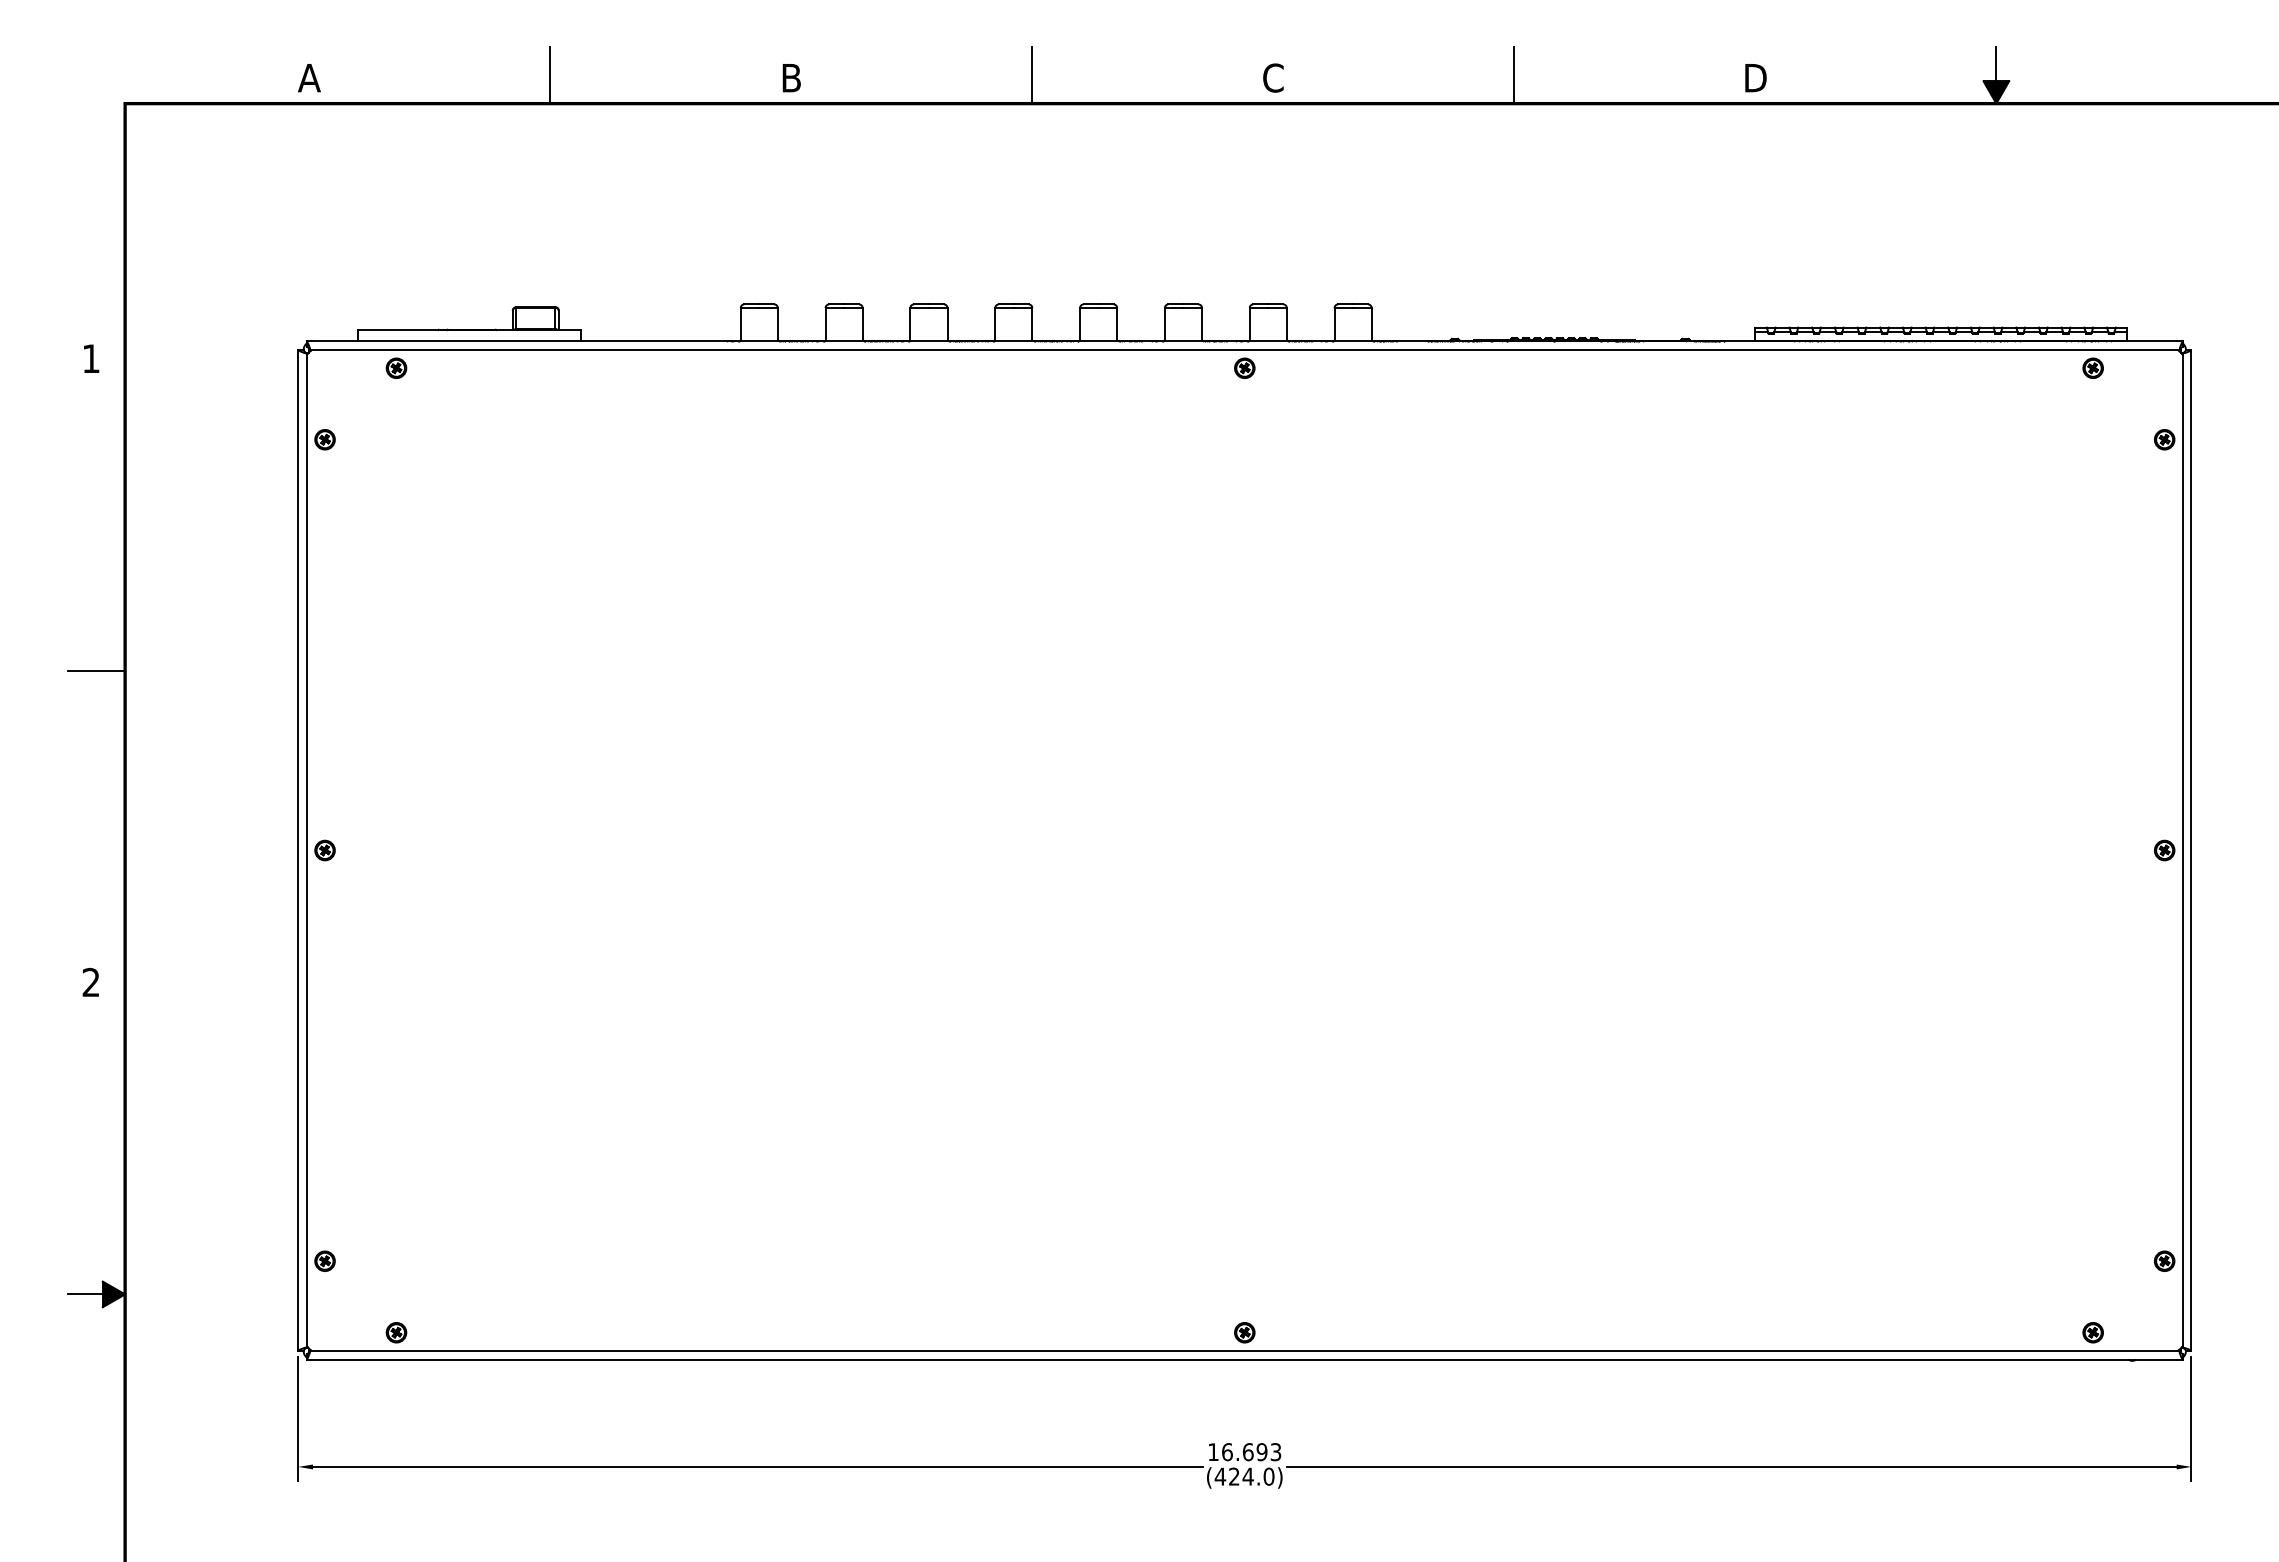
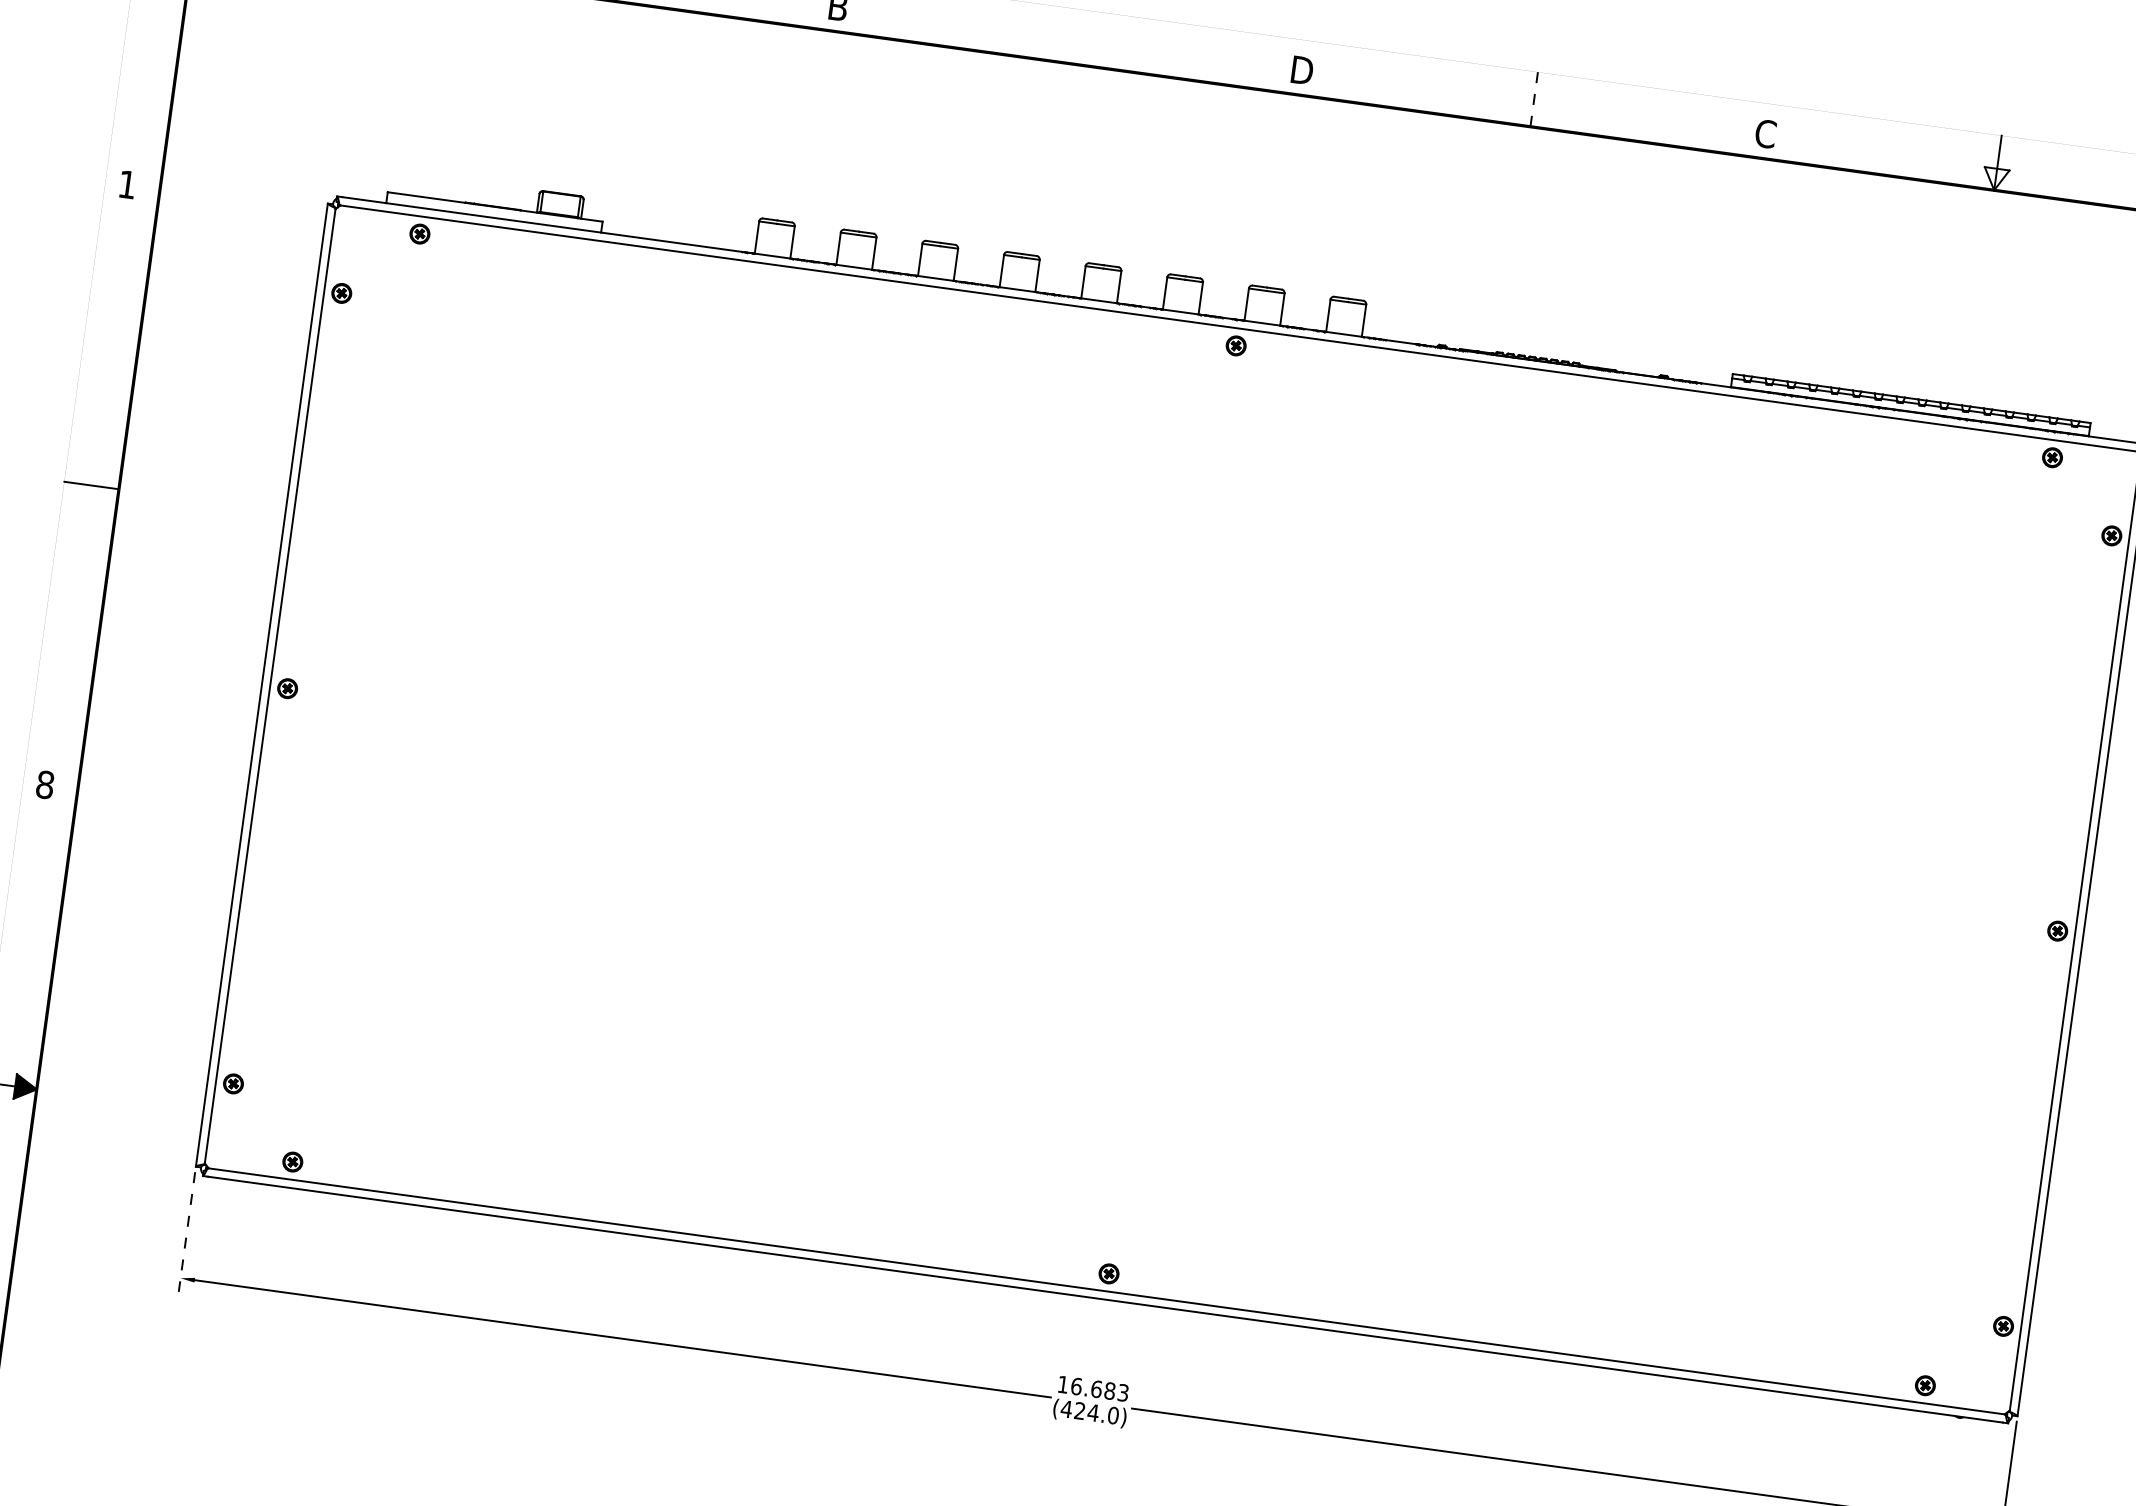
line: (1032, 74) -> (1070, 35), removed
line: (1514, 74) -> (1534, 98), solid -> dashed
text: (1273, 77) -> (1302, 69), C -> D
text: (1755, 77) -> (1765, 133), D -> C
fill: (1996, 92) -> (1995, 179), removed
text: (90, 982) -> (44, 784), 2 -> 8
line: (298, 1419) -> (187, 1232), solid -> dashed
text: (1261, 1452) -> (1109, 1391), 16.693 -> 16.683

